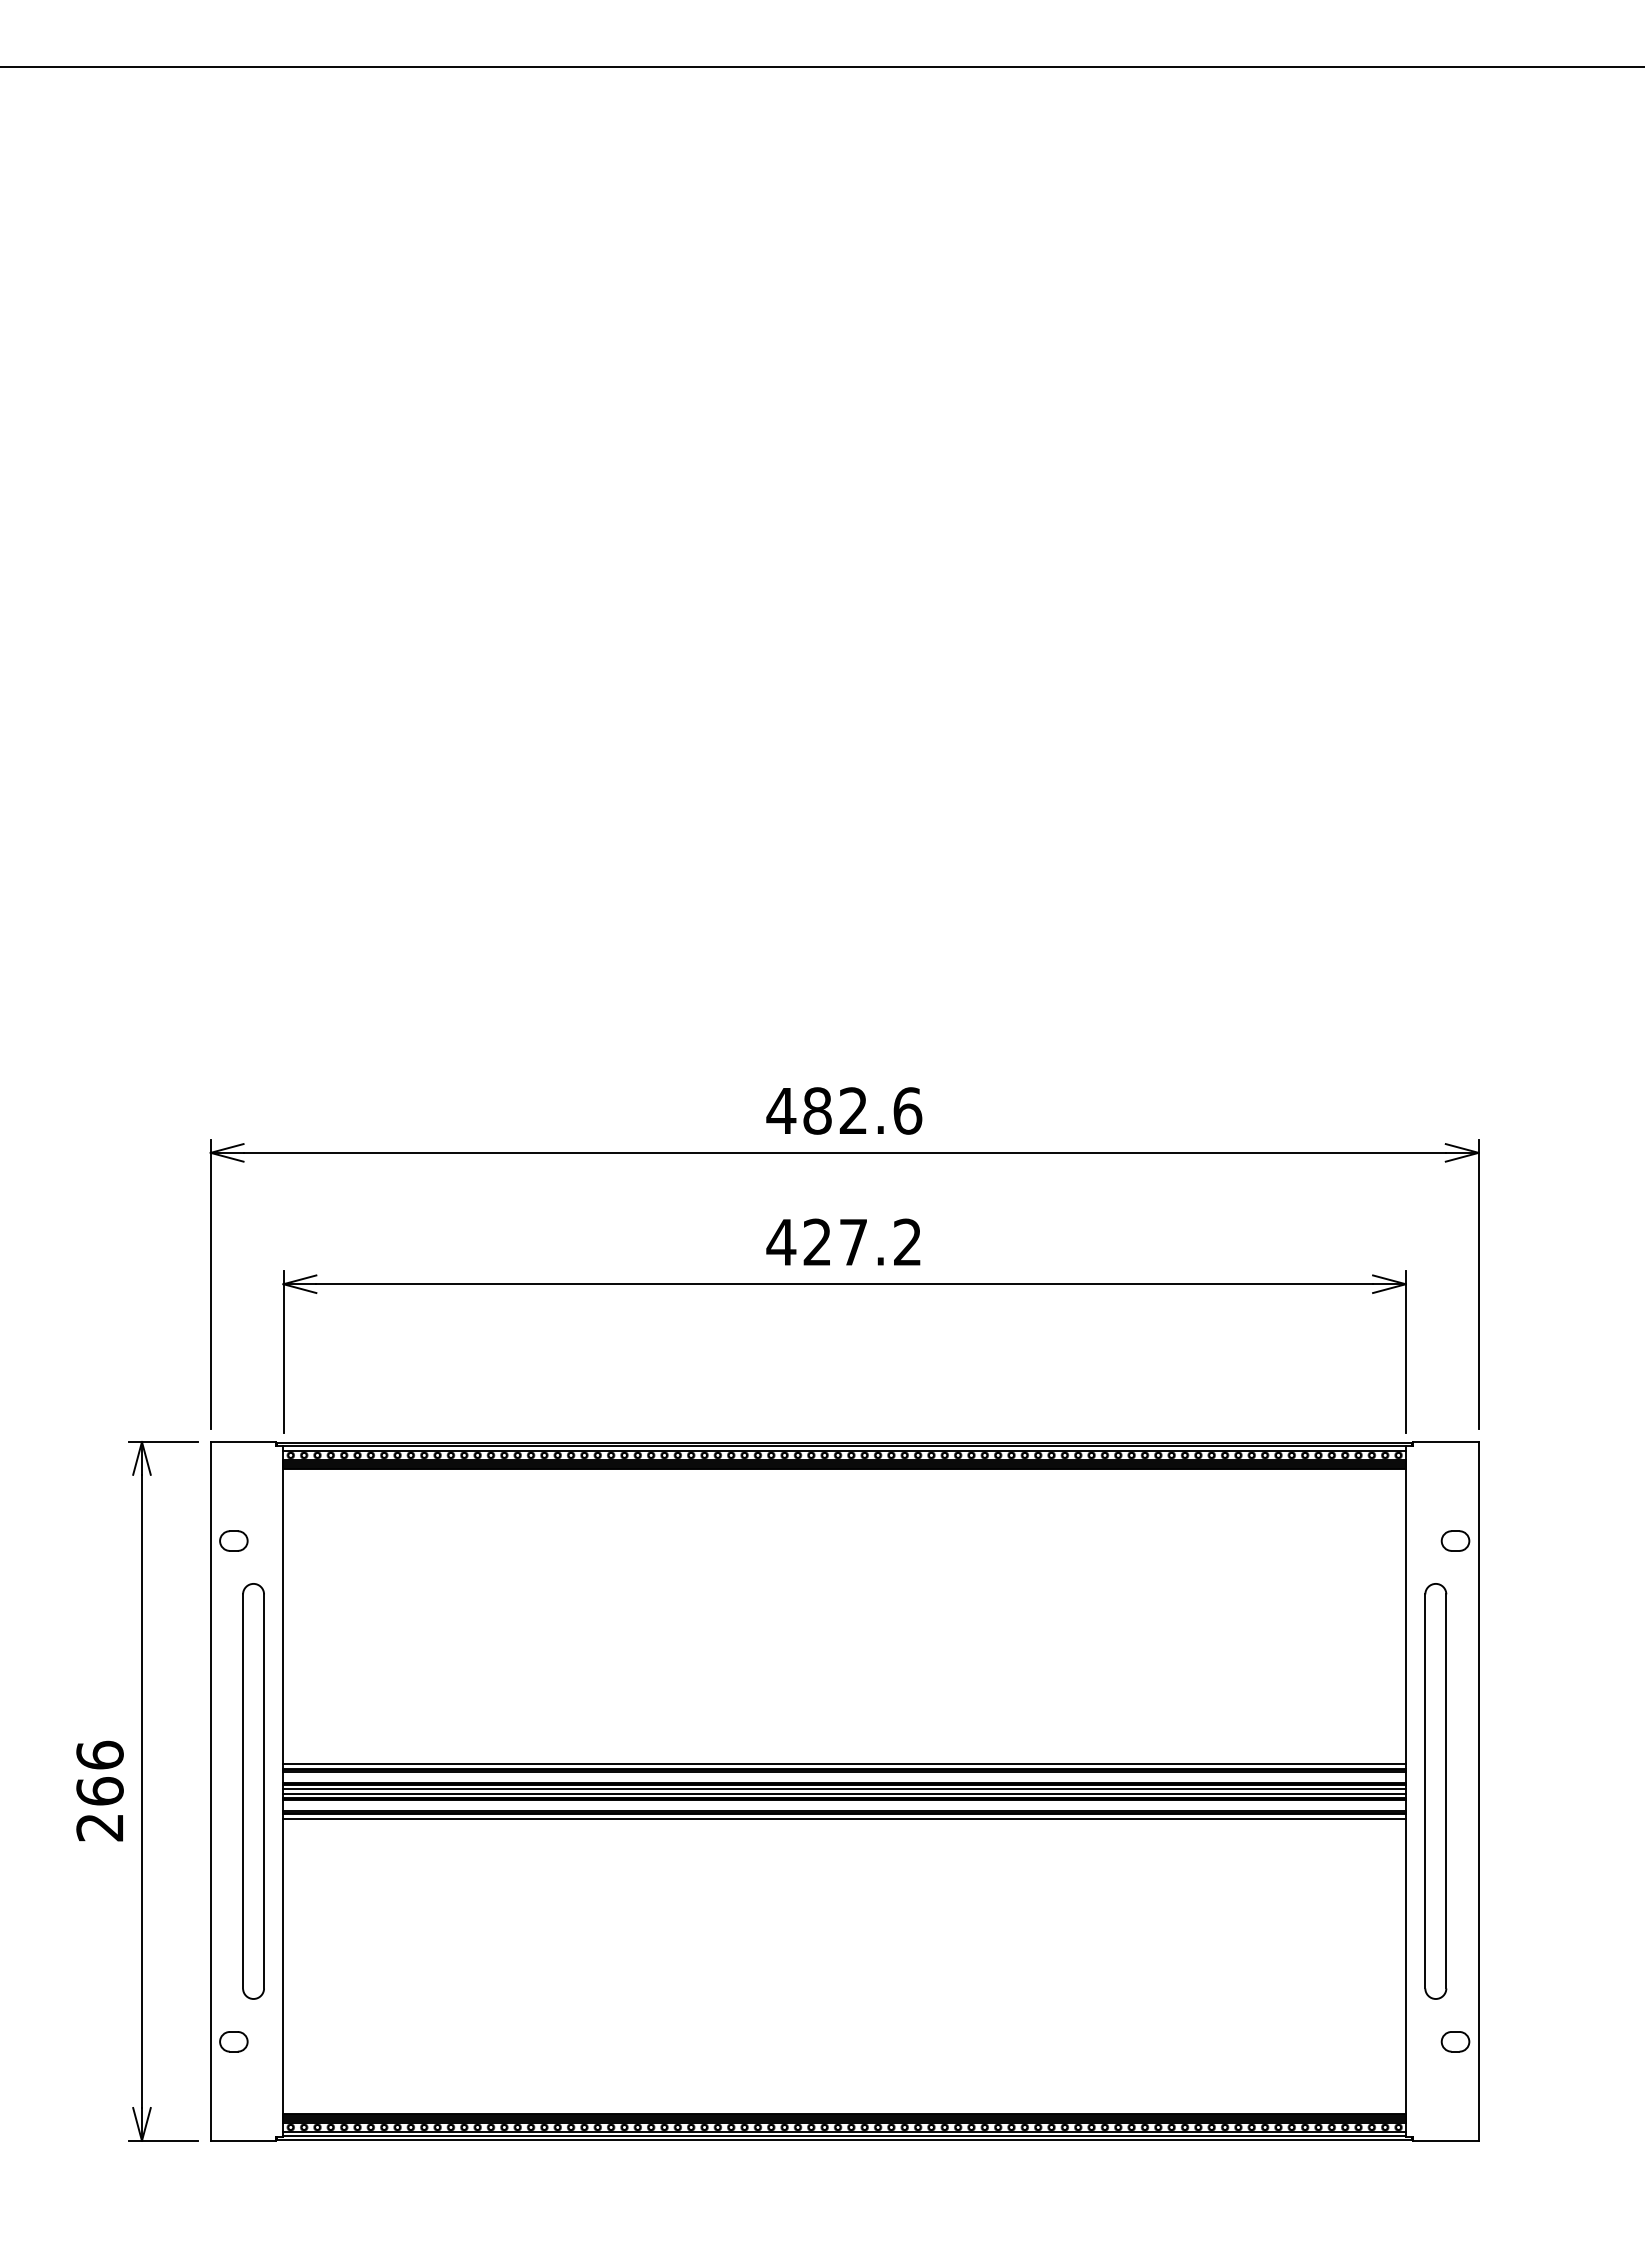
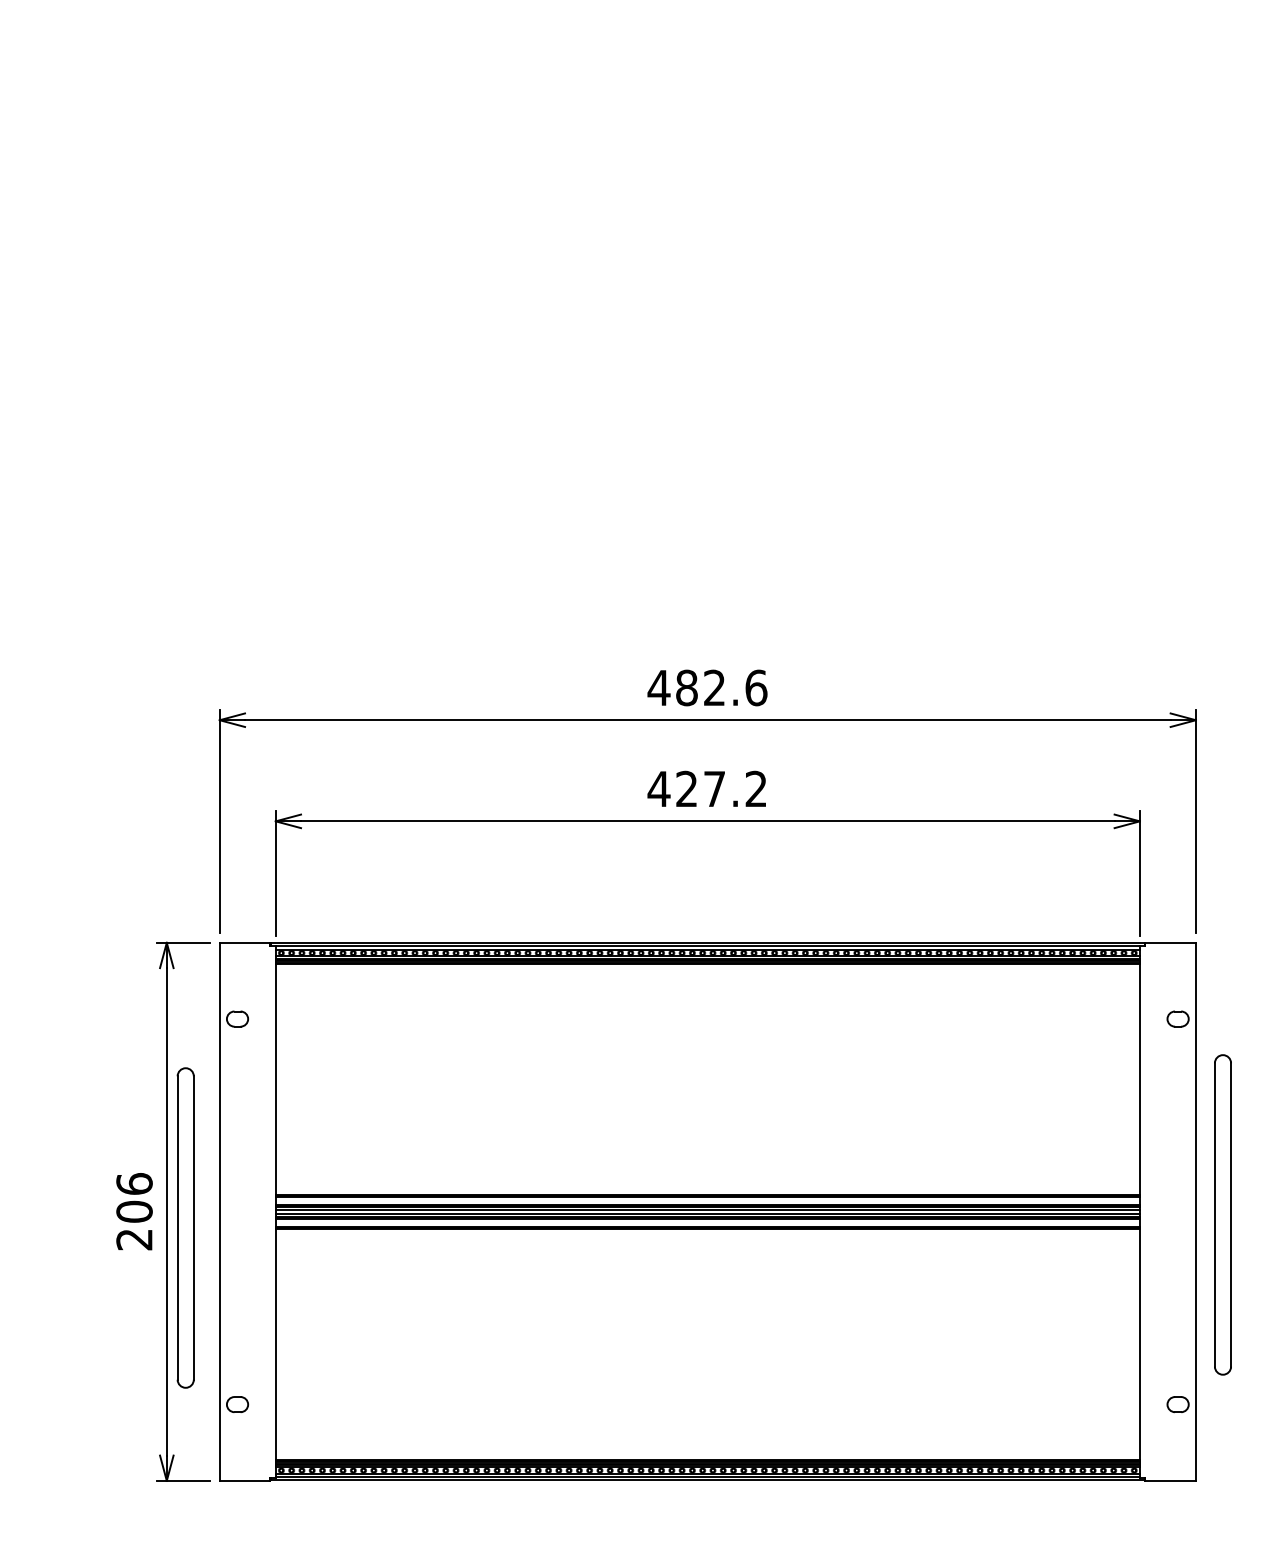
line: (844, 1763) -> (707, 1190), removed
text: (99, 1791) -> (134, 1211), 266 -> 206
part: (253, 1791) -> (185, 1228), moved
part: (1435, 1791) -> (1222, 1214), moved
line: (844, 1819) -> (707, 1233), removed

